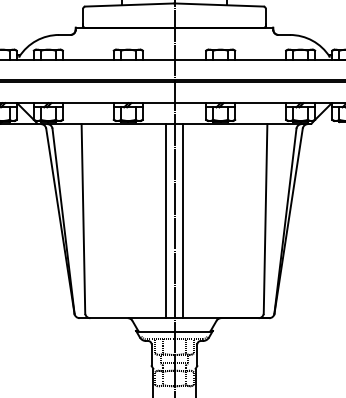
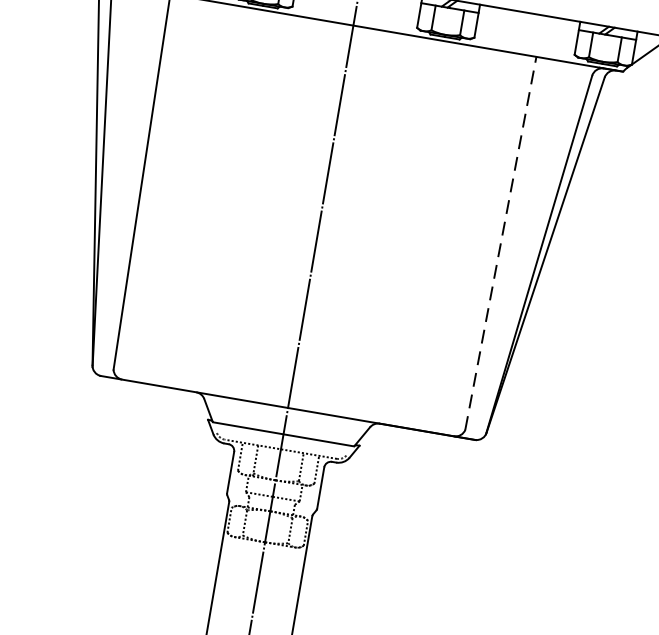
line: (265, 219) -> (500, 244), solid -> dashed
line: (166, 221) -> (304, 214), removed
line: (182, 221) -> (336, 220), removed

